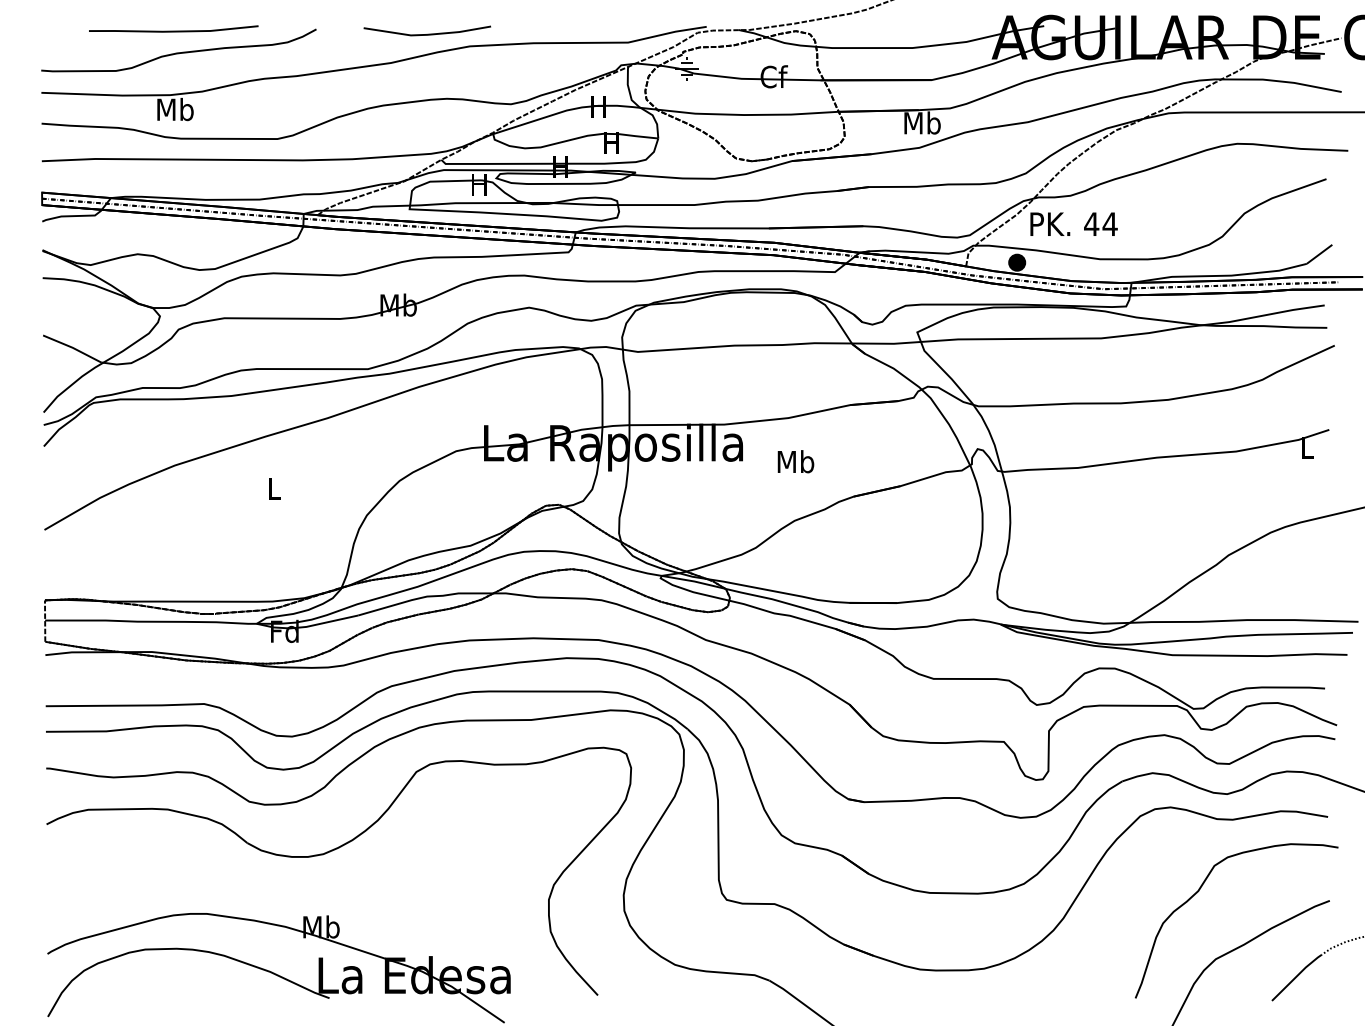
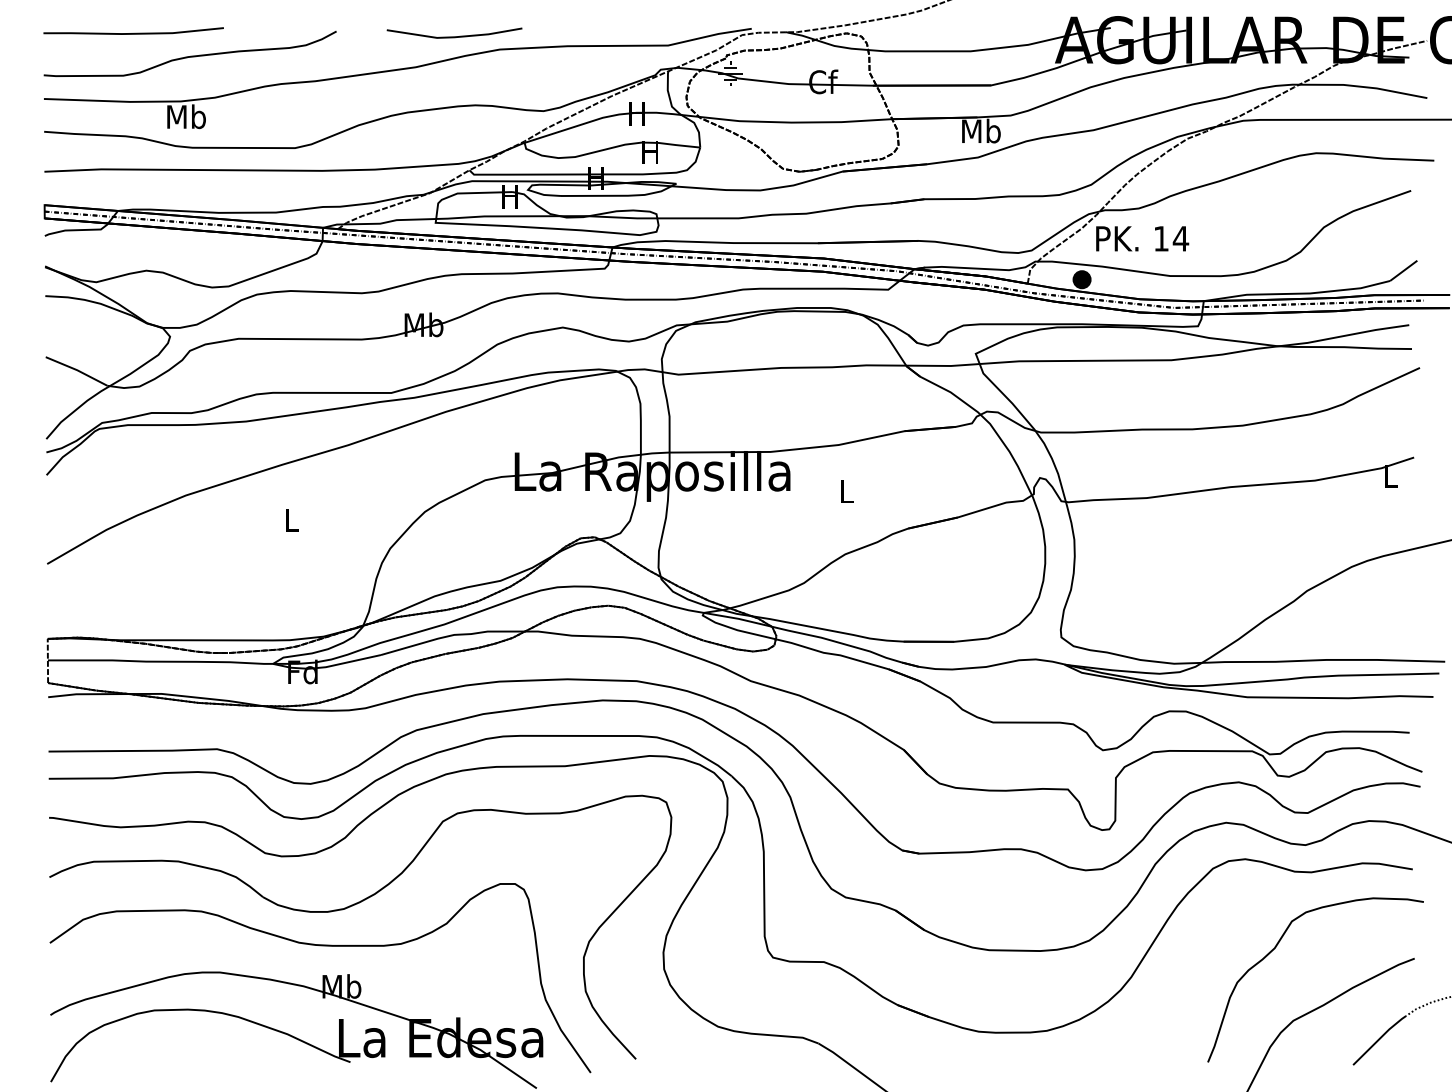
line: (173, 30) -> (133, 32), moved
text: (1091, 223) -> (1161, 238), 44 -> 14
text: (795, 461) -> (846, 491), Mb -> L
curve: (300, 889) -> (319, 946), added

